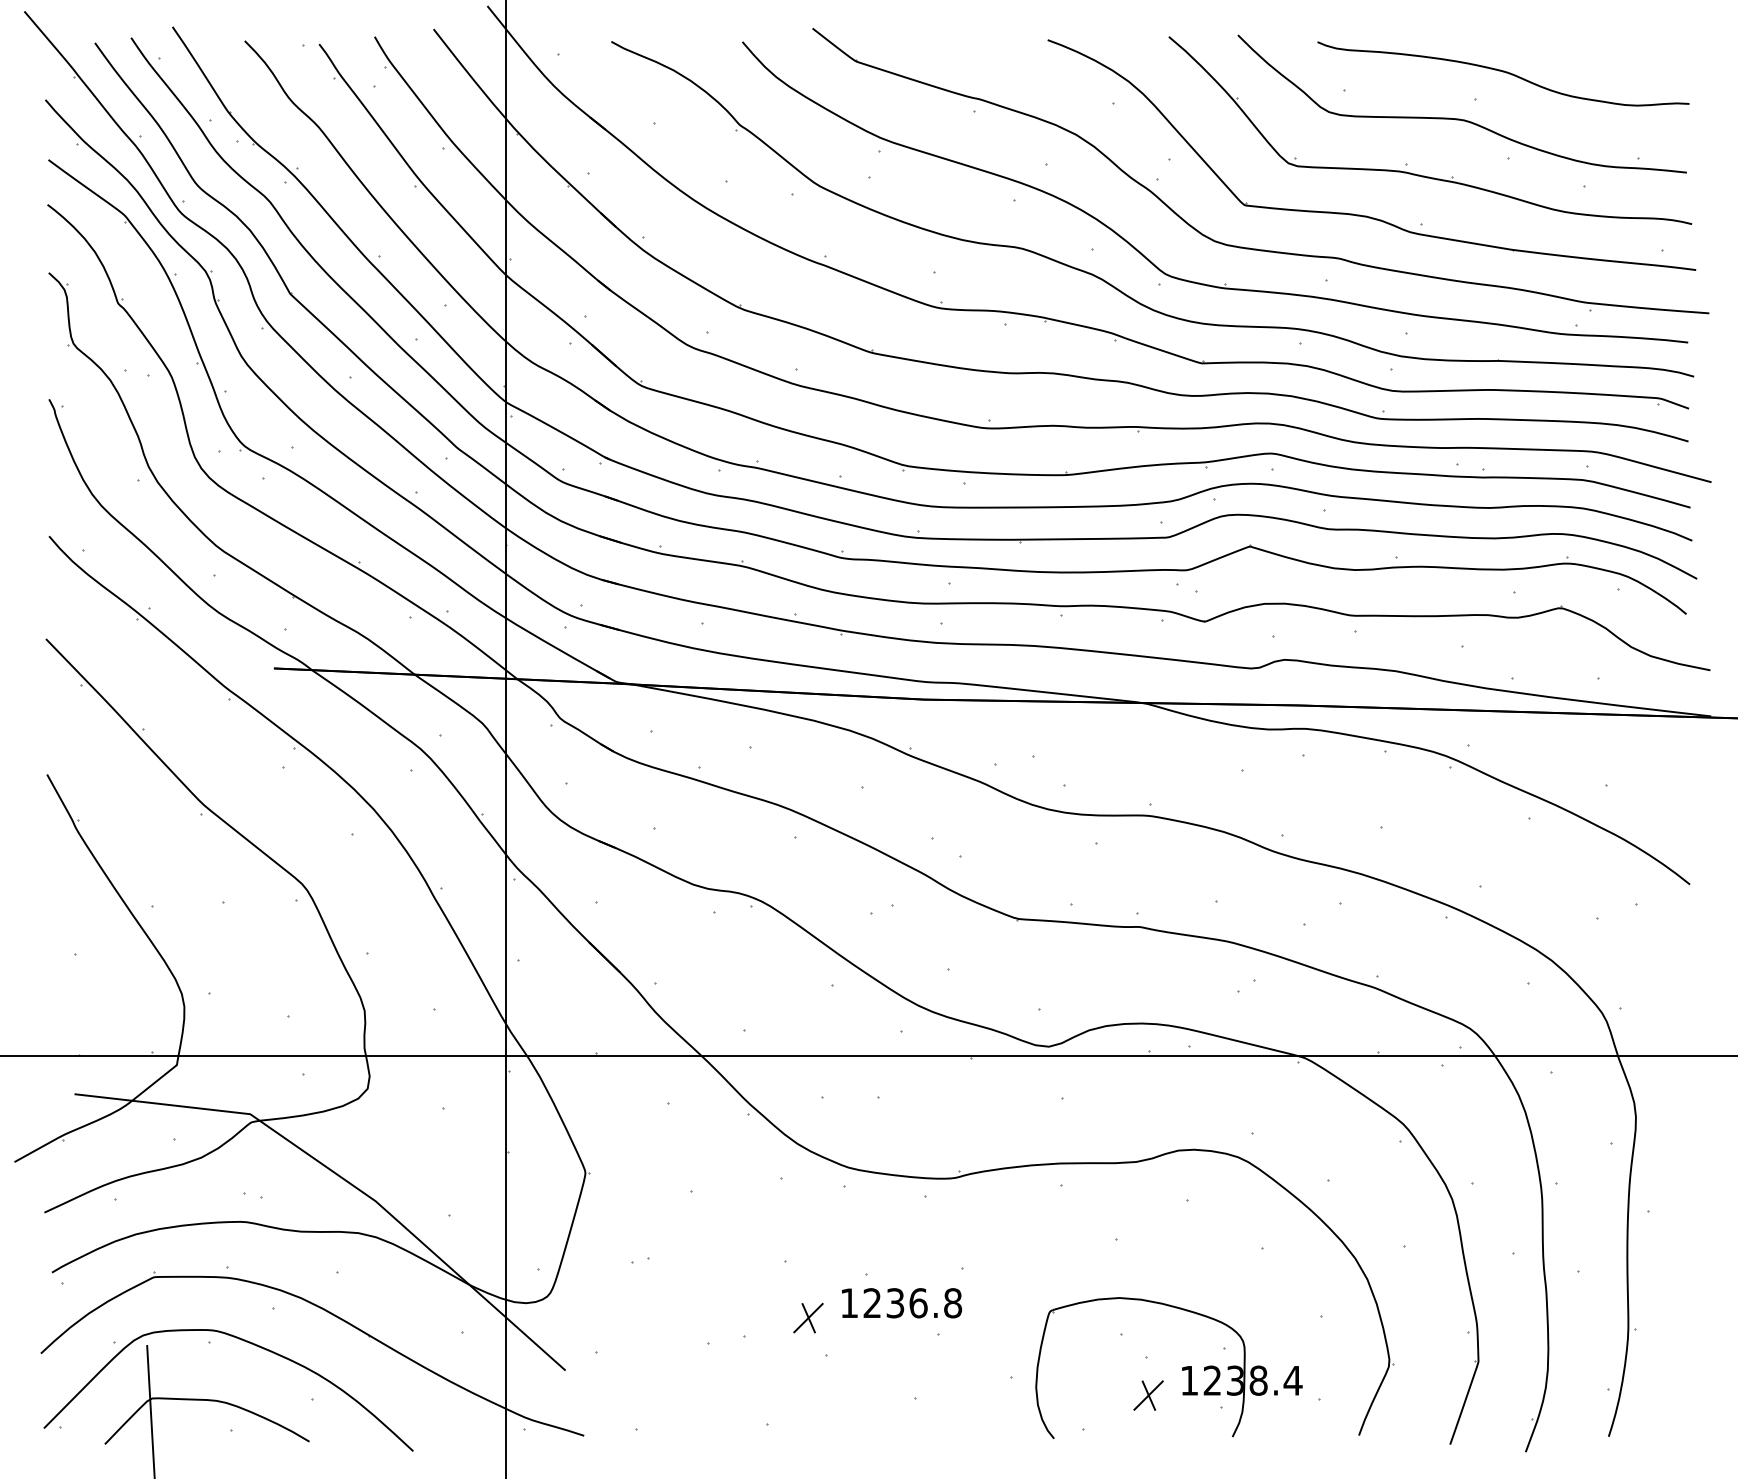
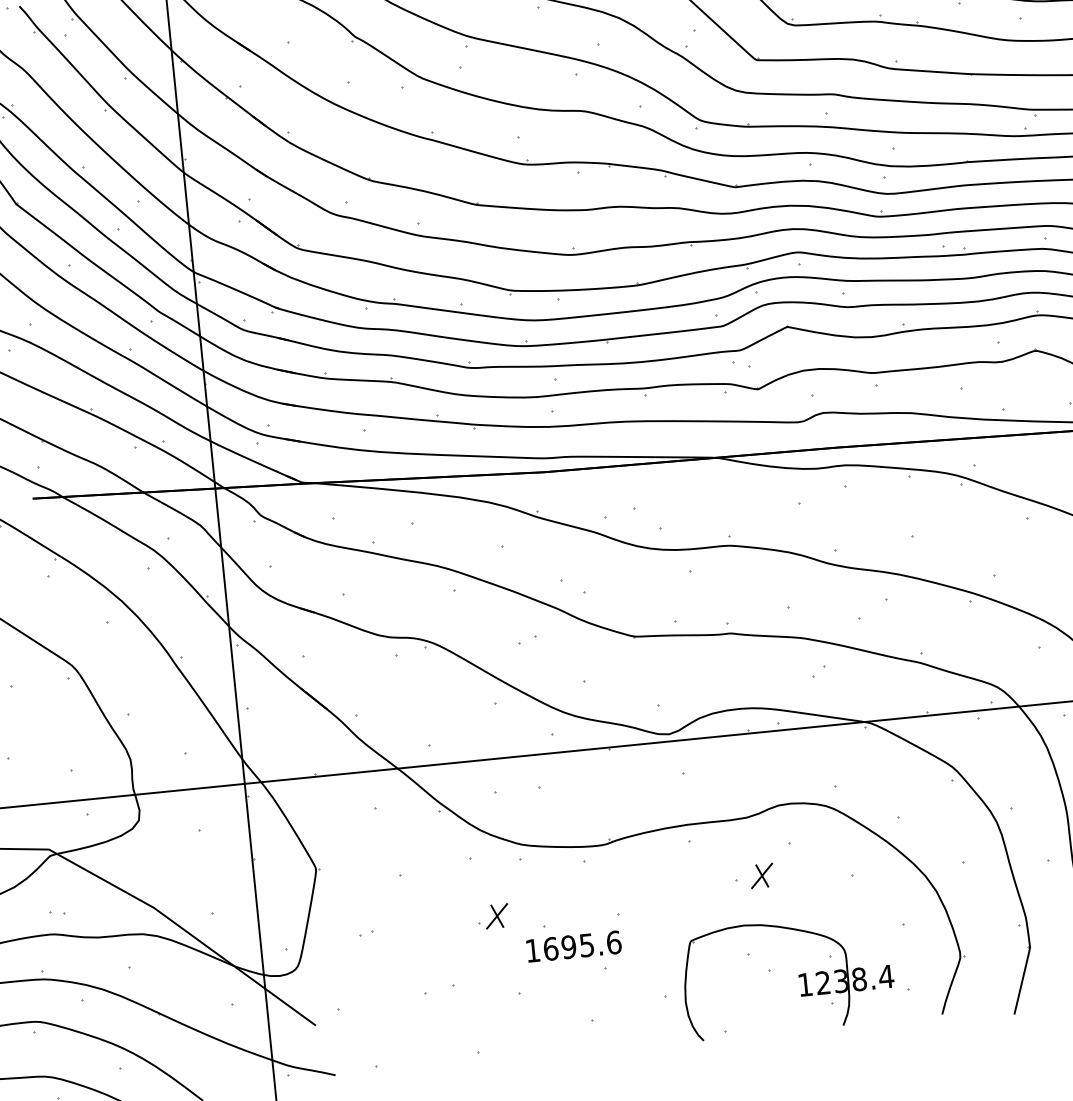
text: (912, 1303) -> (582, 946), 1236.8 -> 1695.6
part: (808, 1317) -> (497, 915), moved
part: (1148, 1395) -> (761, 875), moved

